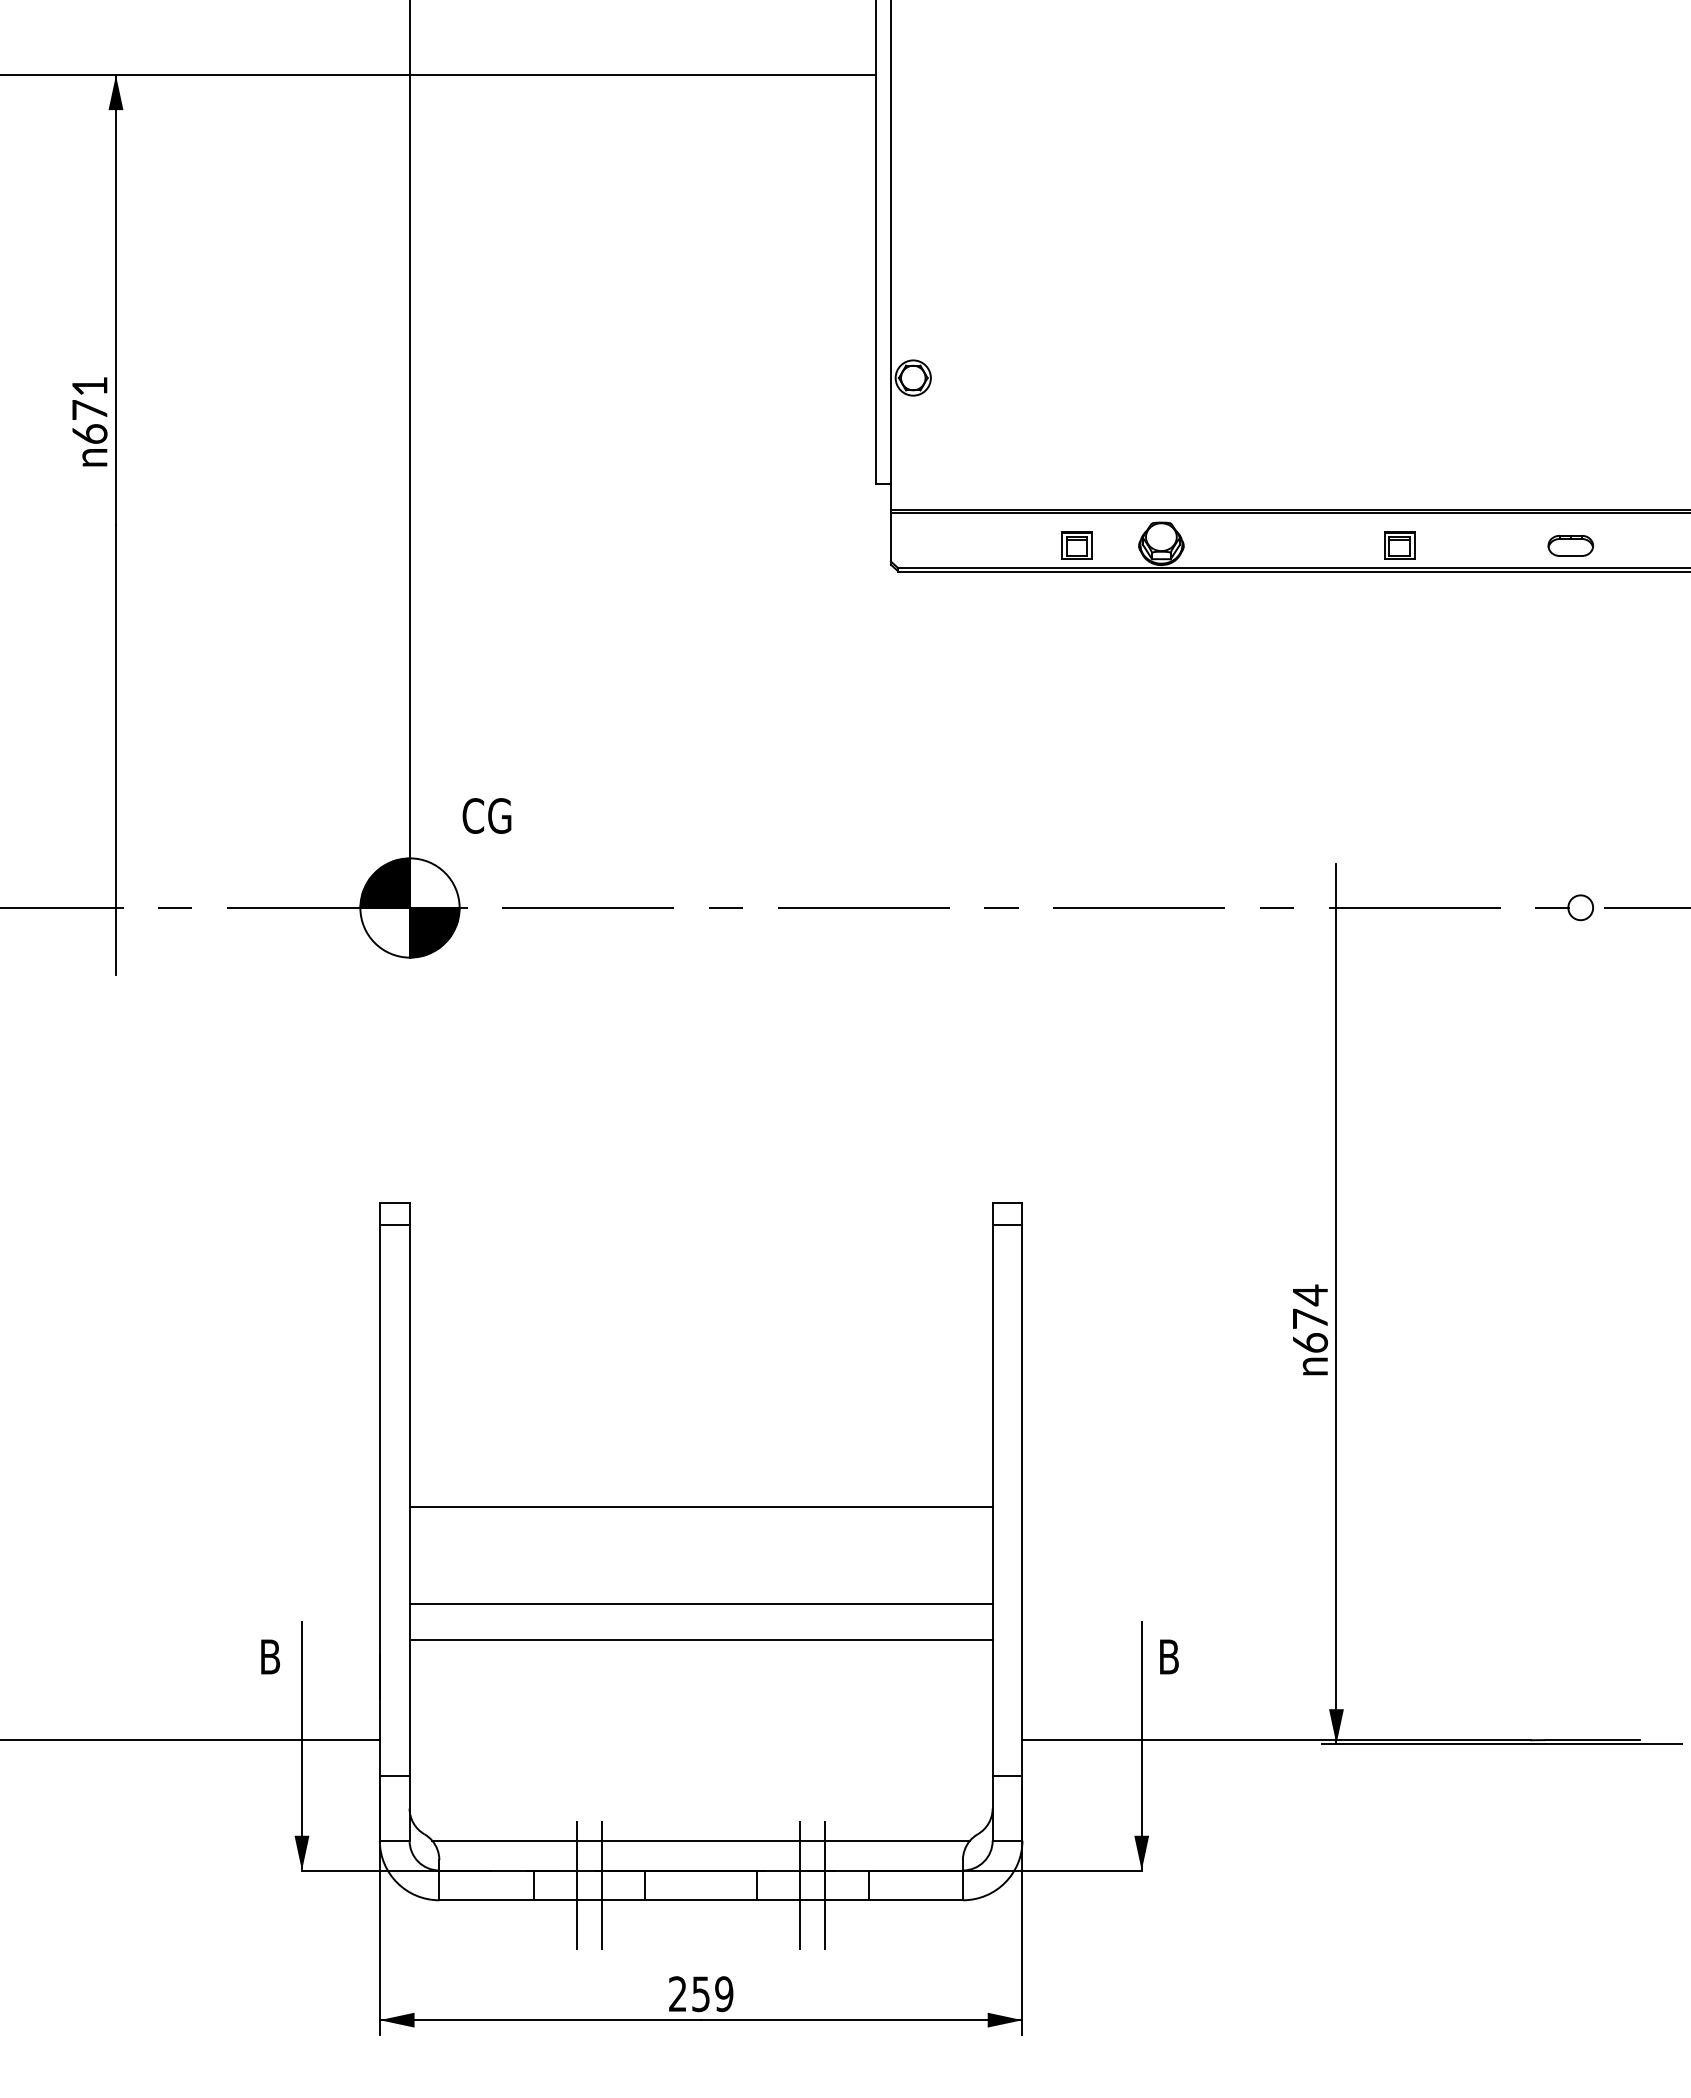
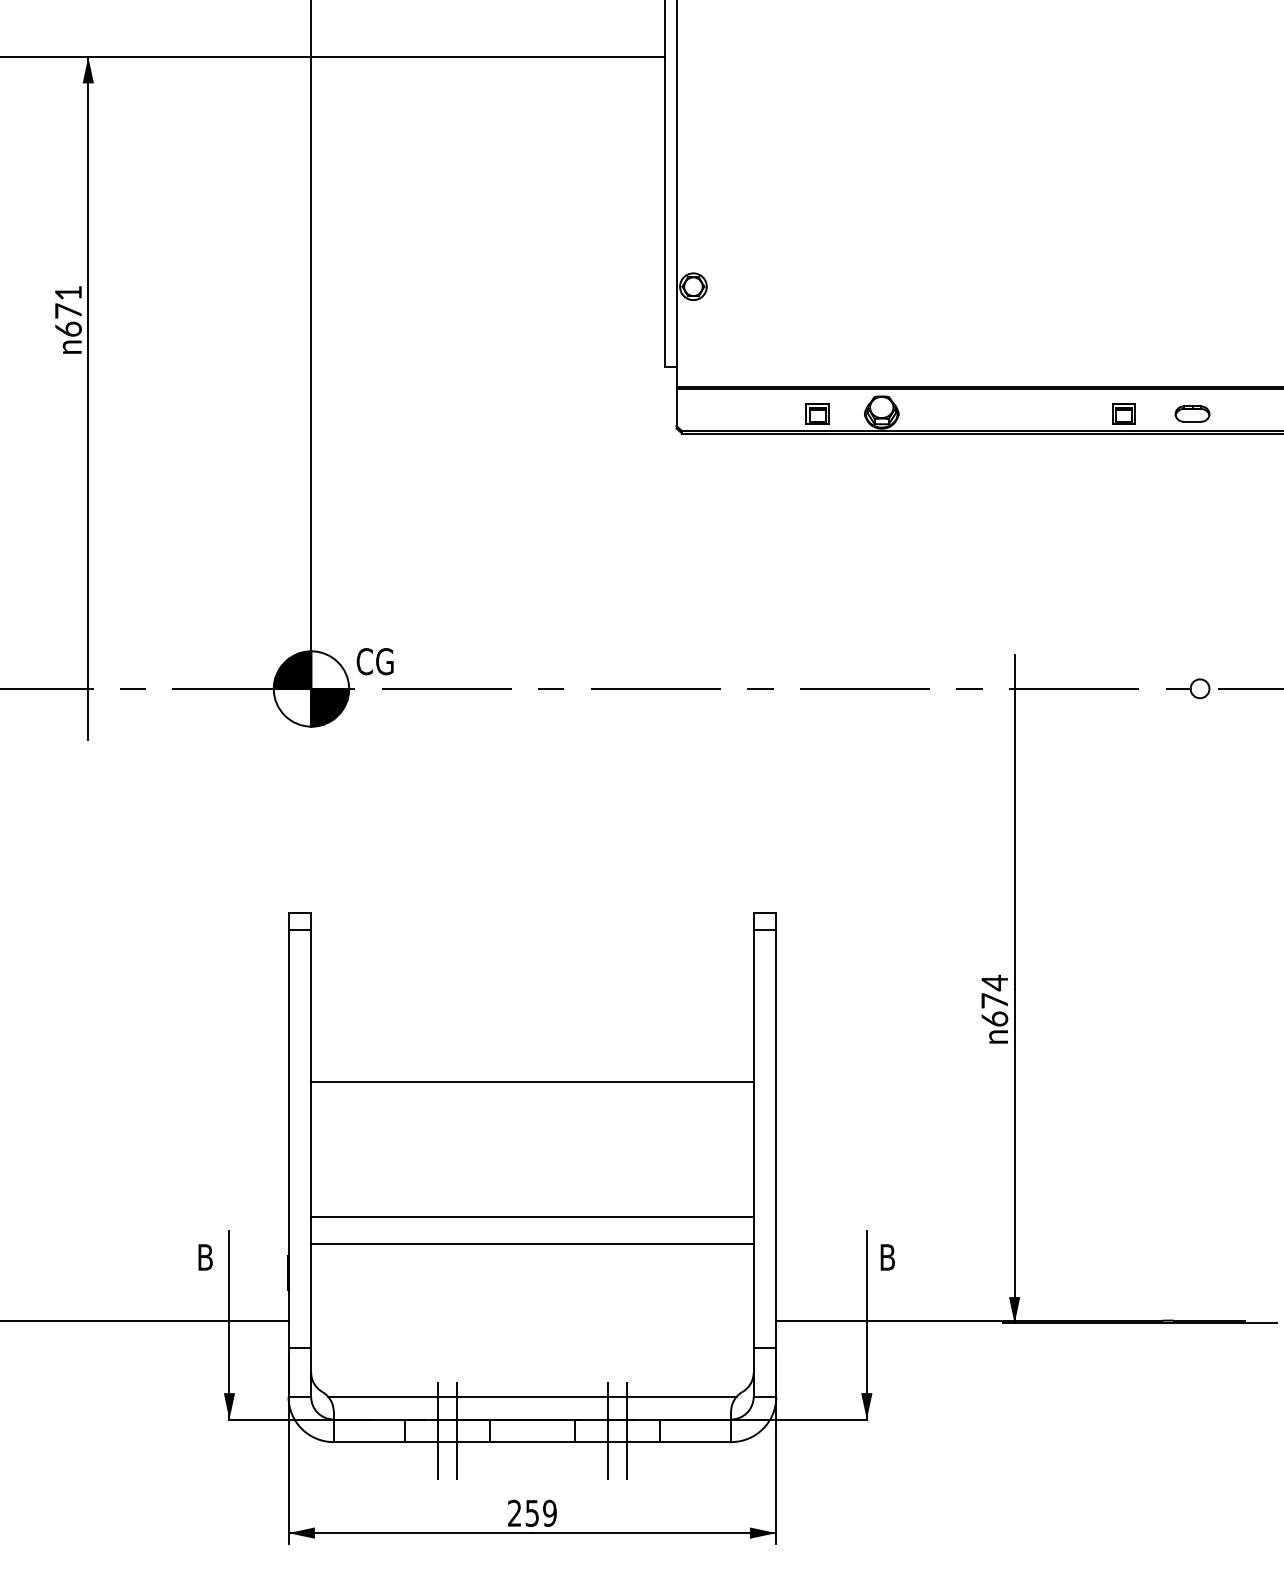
part: (1399, 545) -> (1123, 413), moved
text: (486, 815) -> (374, 661), moved
line: (700, 1507) -> (531, 1082), moved

